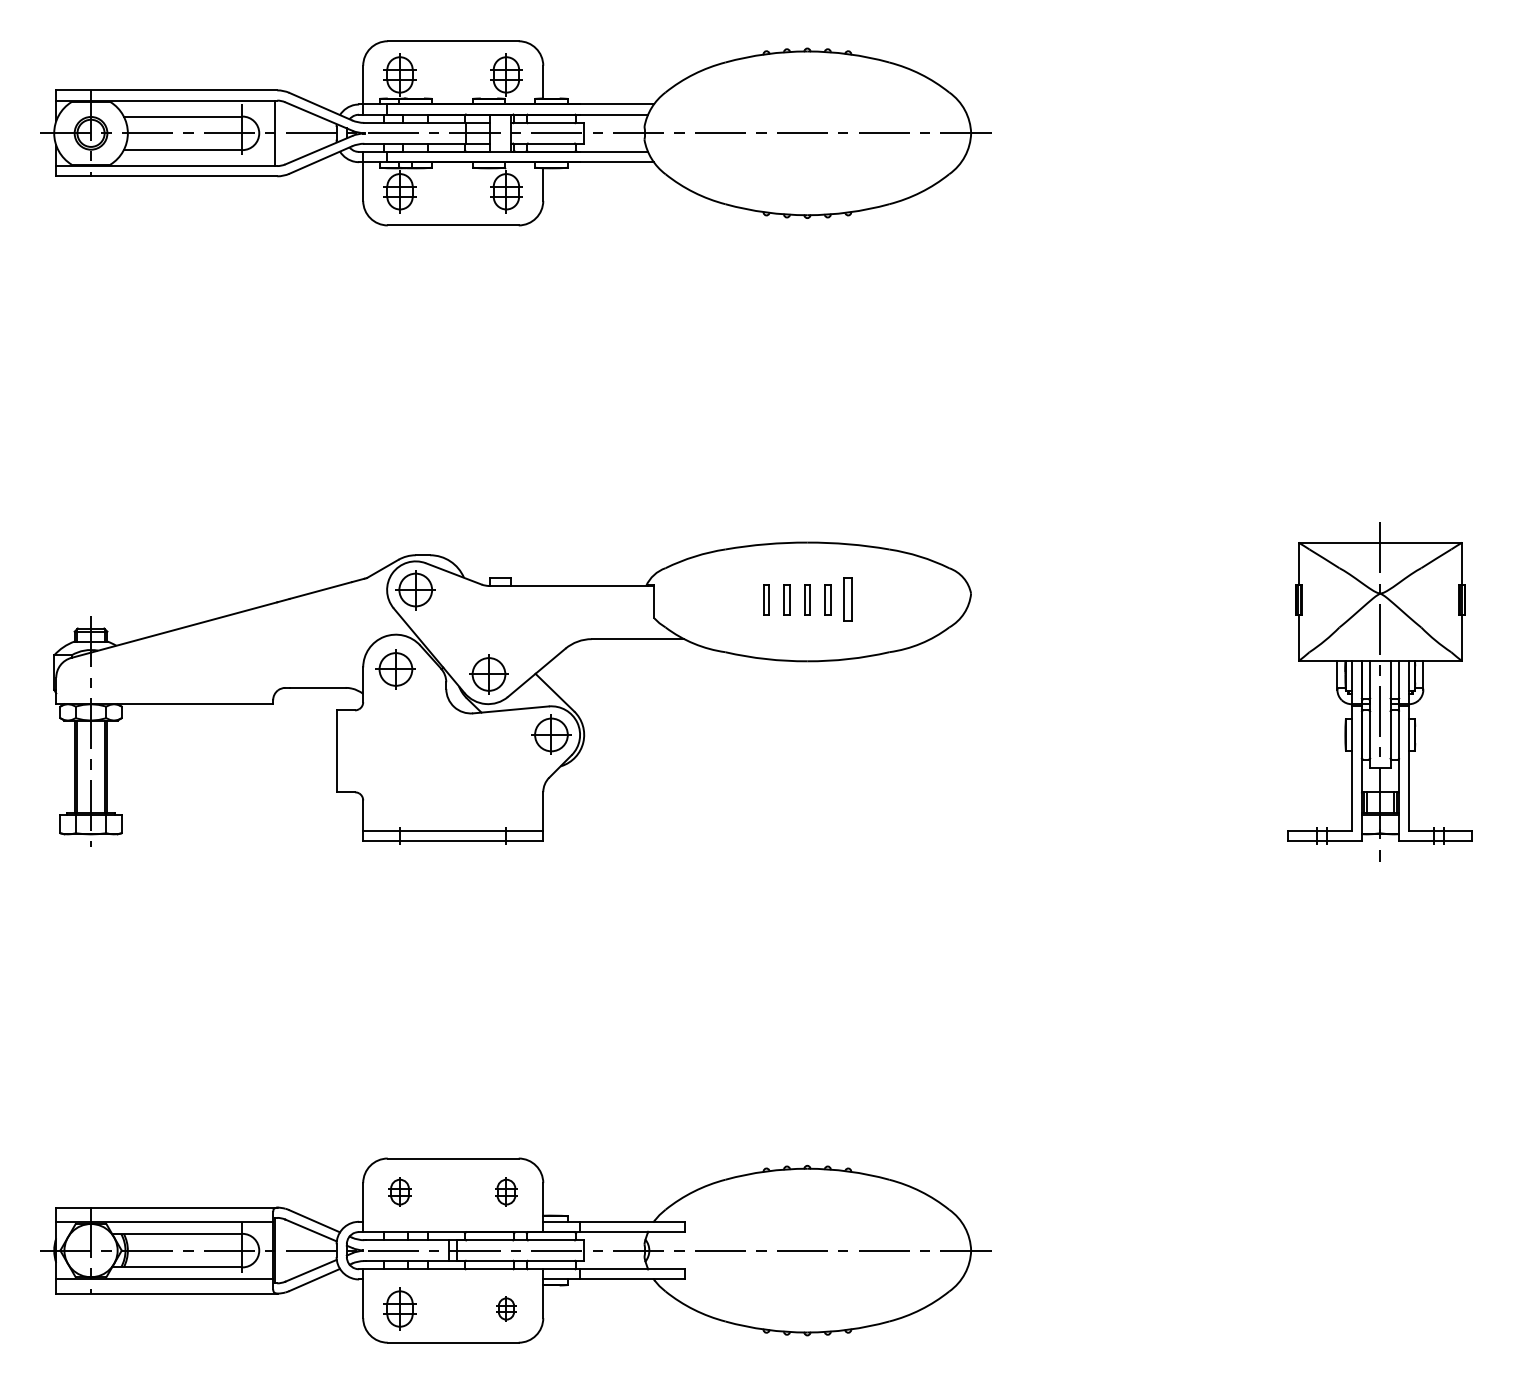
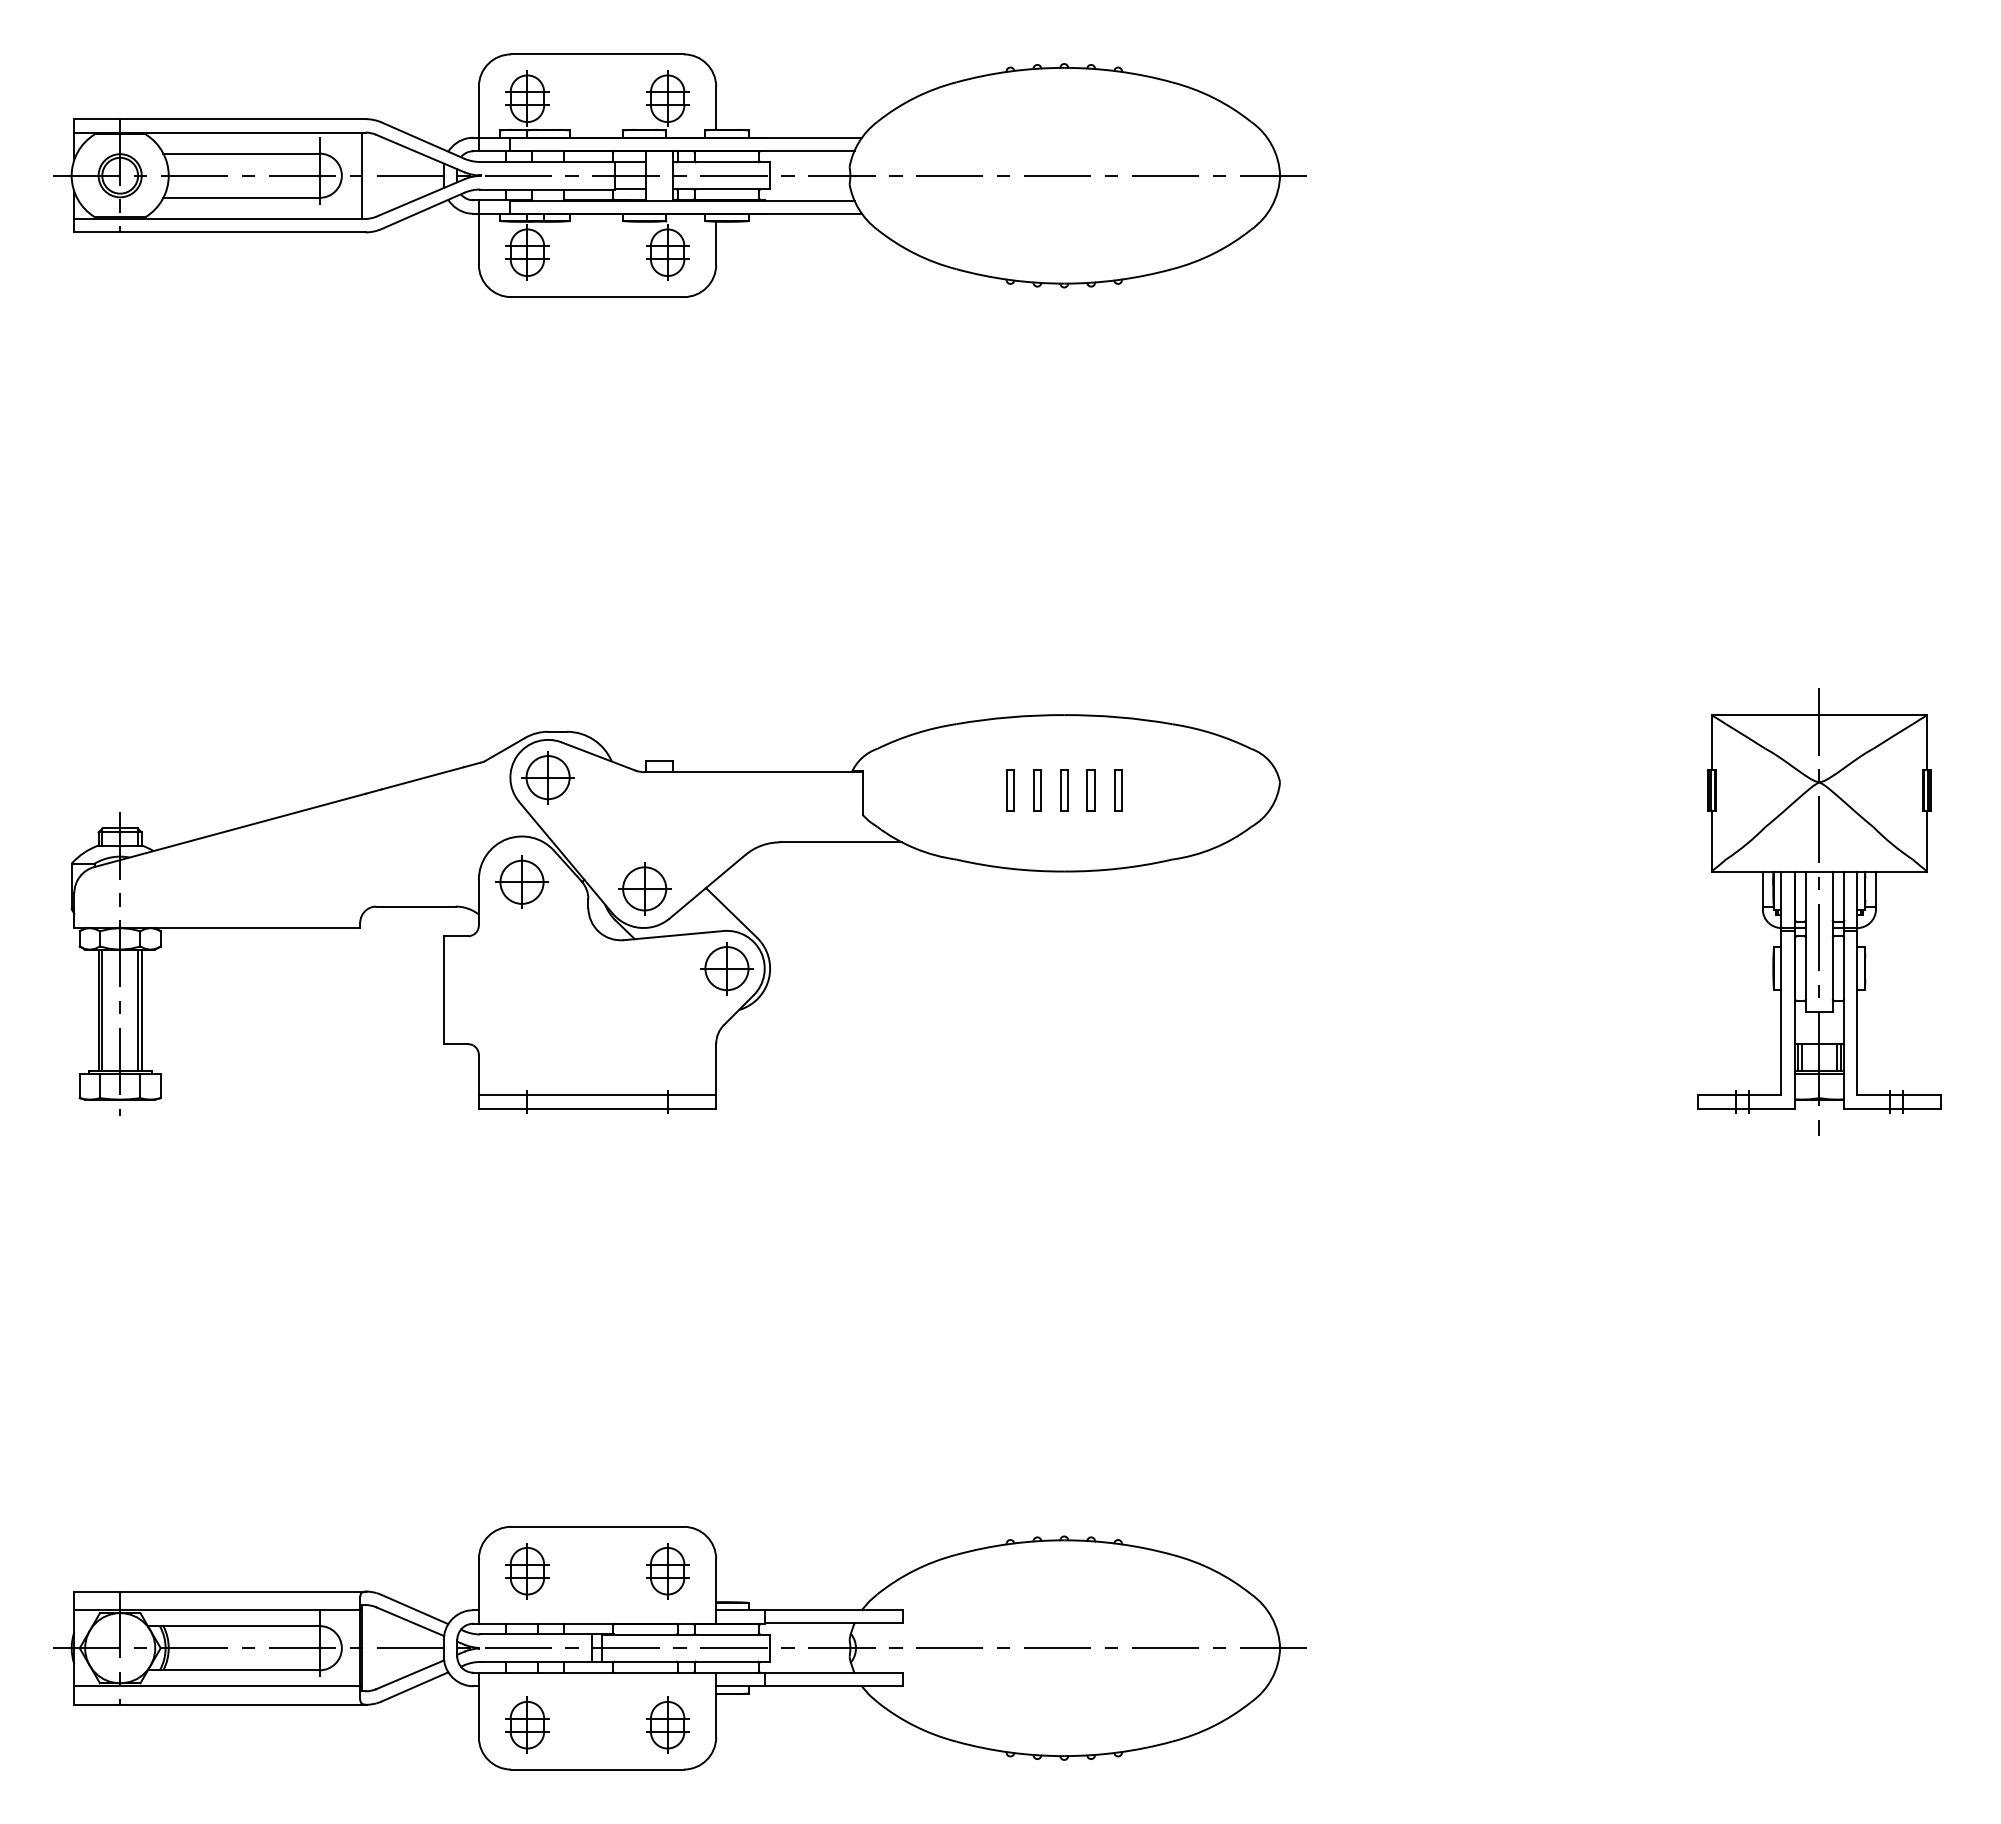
part: (848, 599) -> (1118, 790), size x0.71
part: (399, 1191) -> (526, 1570), size x1.43
part: (506, 1191) -> (667, 1570), size x1.43
part: (506, 1308) -> (667, 1724), size x1.67

